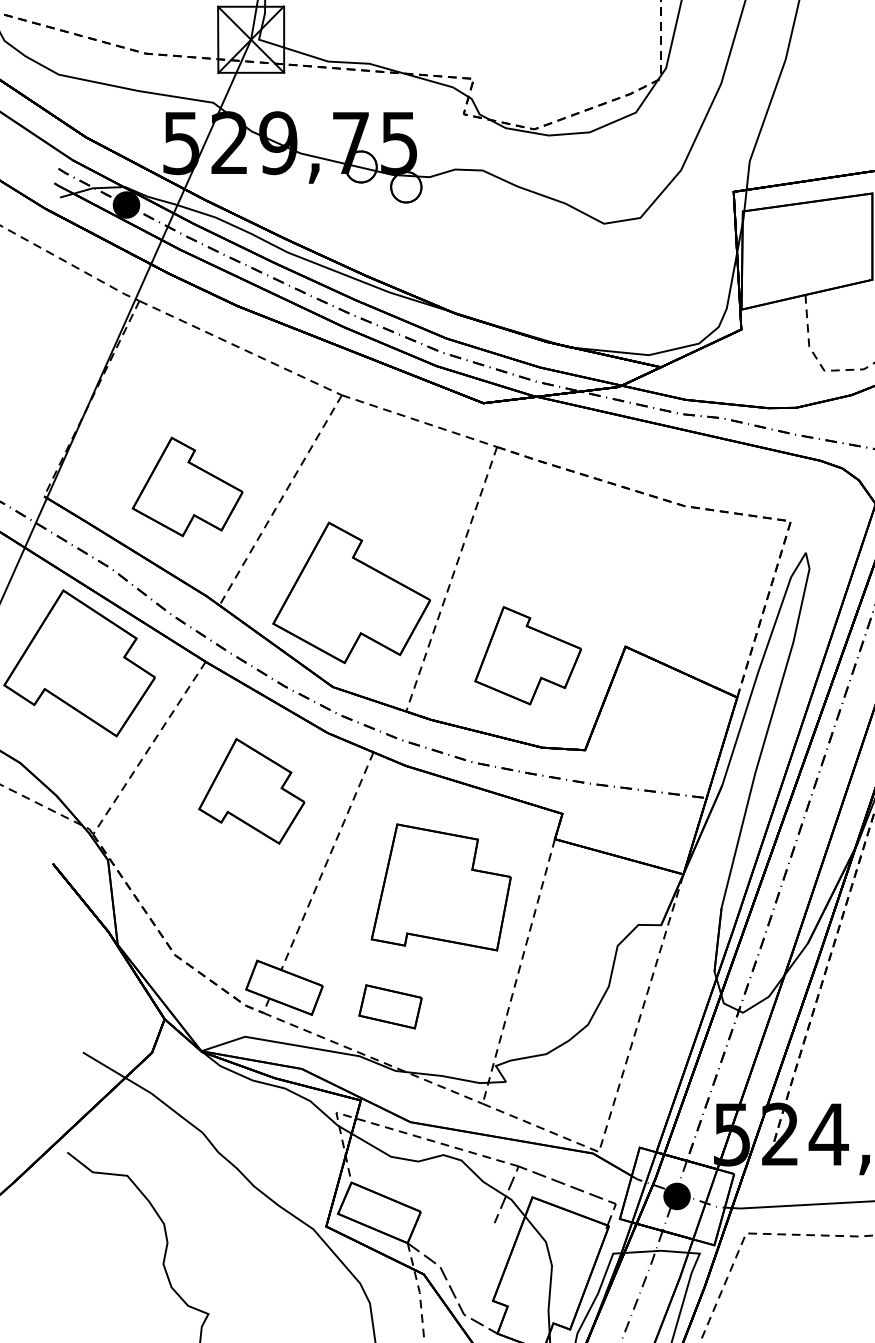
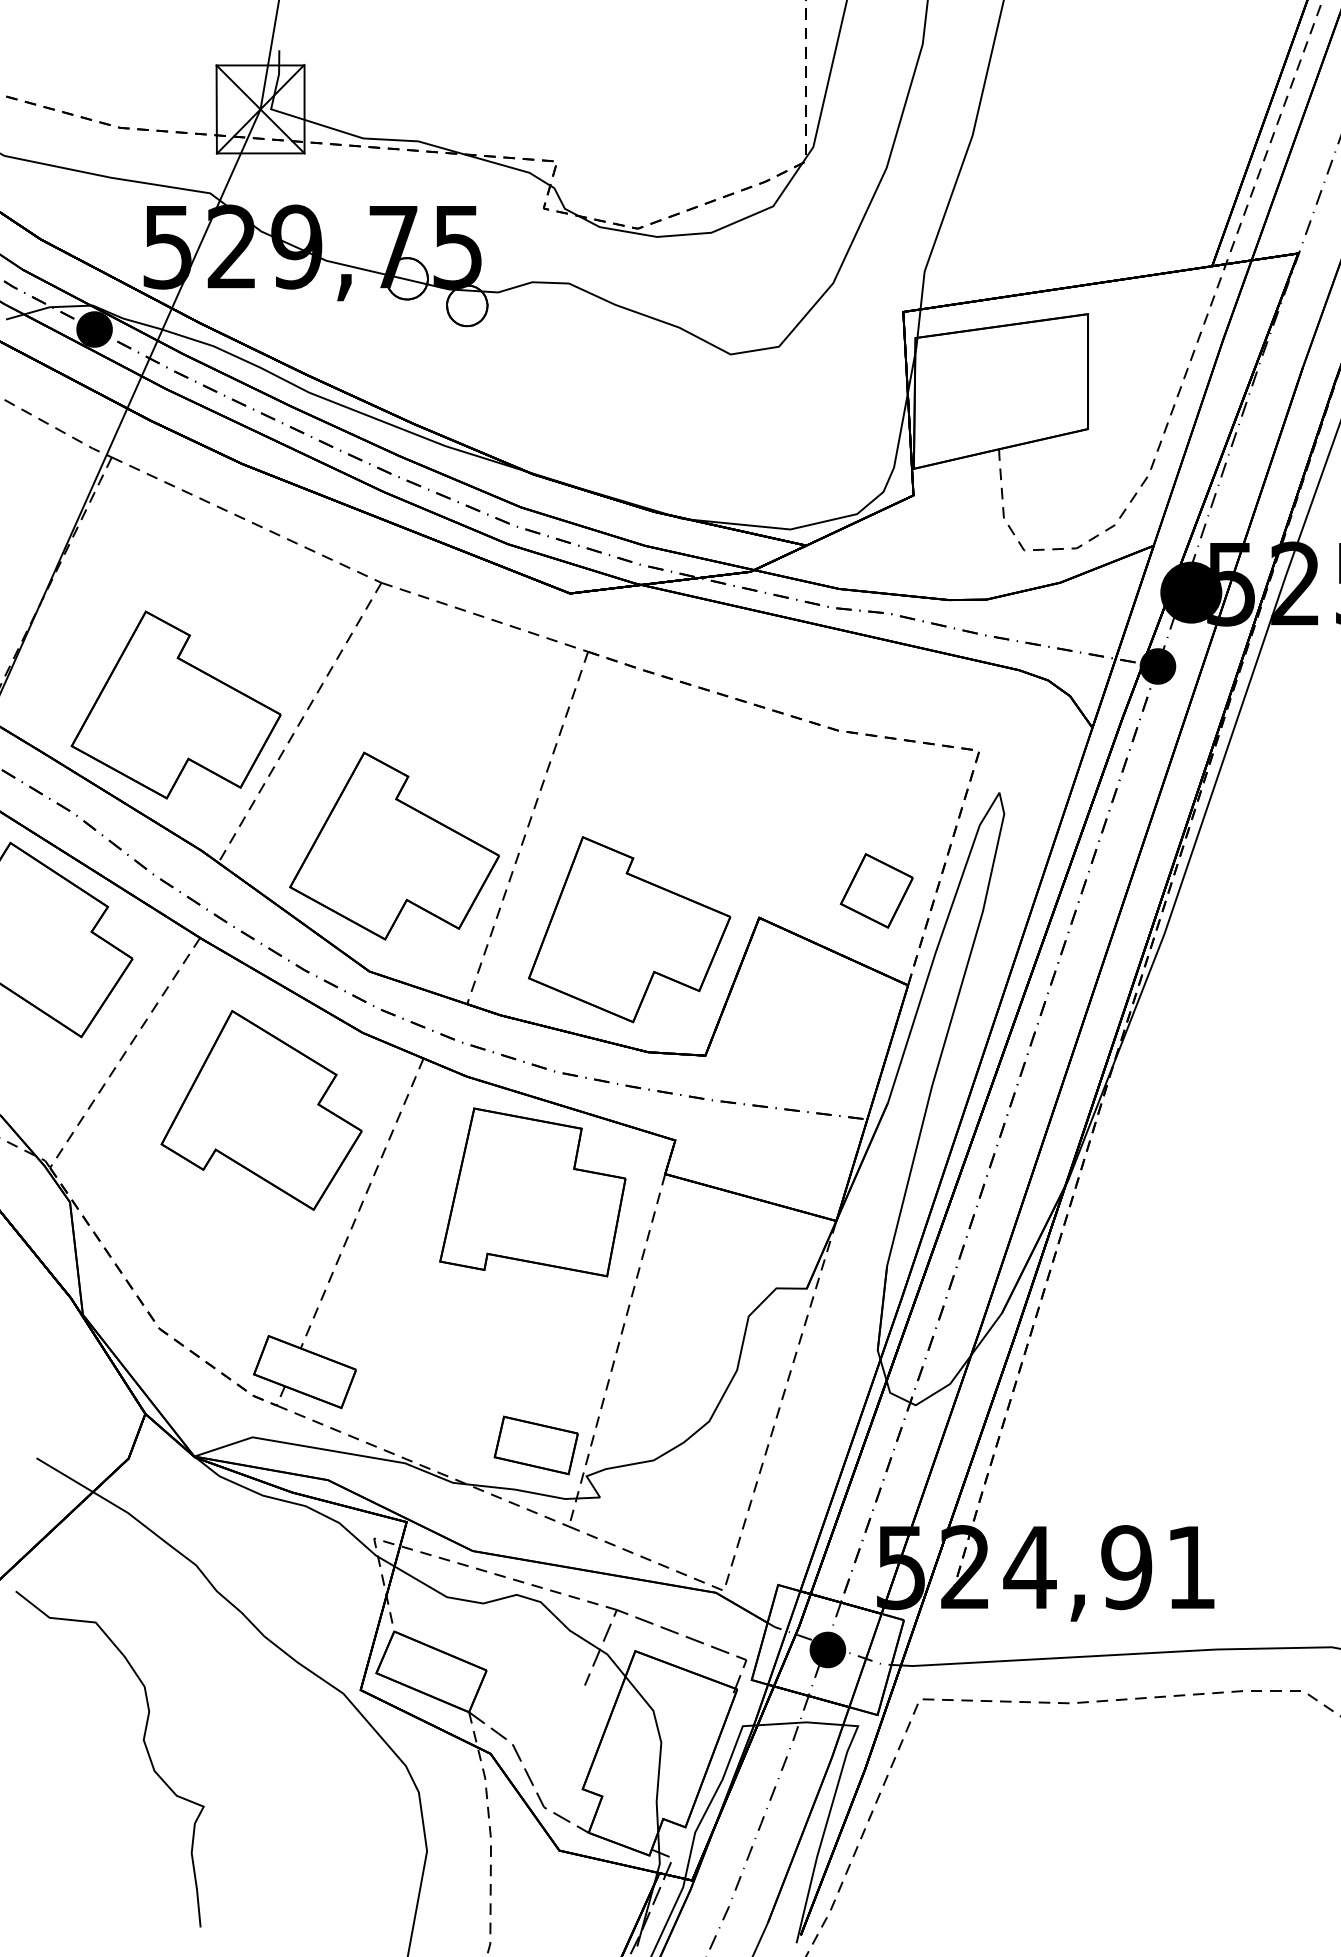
part: (187, 486) -> (175, 704), size x1.43
part: (713, 626) -> (876, 890), added
part: (528, 655) -> (629, 929), size x1.43
part: (251, 791) -> (261, 1110), size x1.43
part: (441, 887) -> (532, 1192), moved
part: (389, 1006) -> (535, 1445), moved

